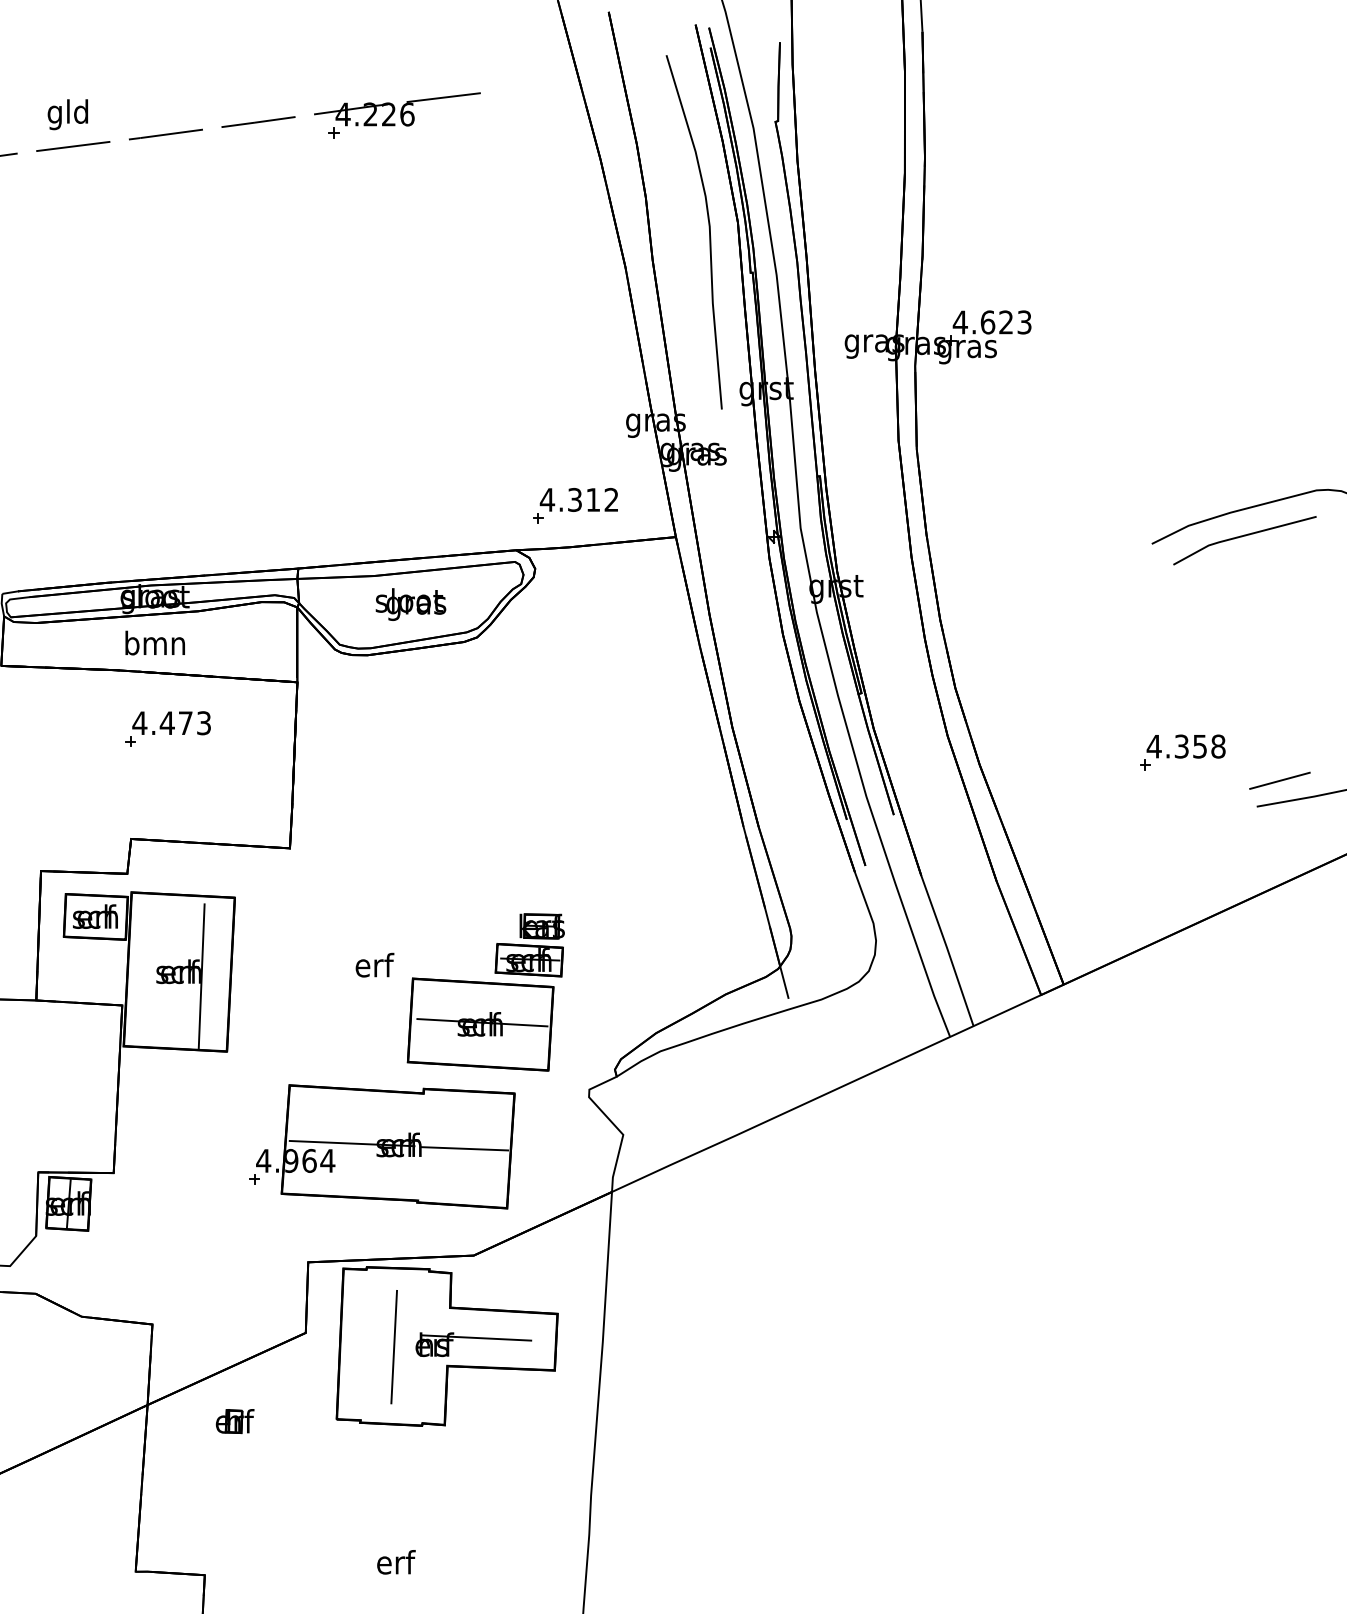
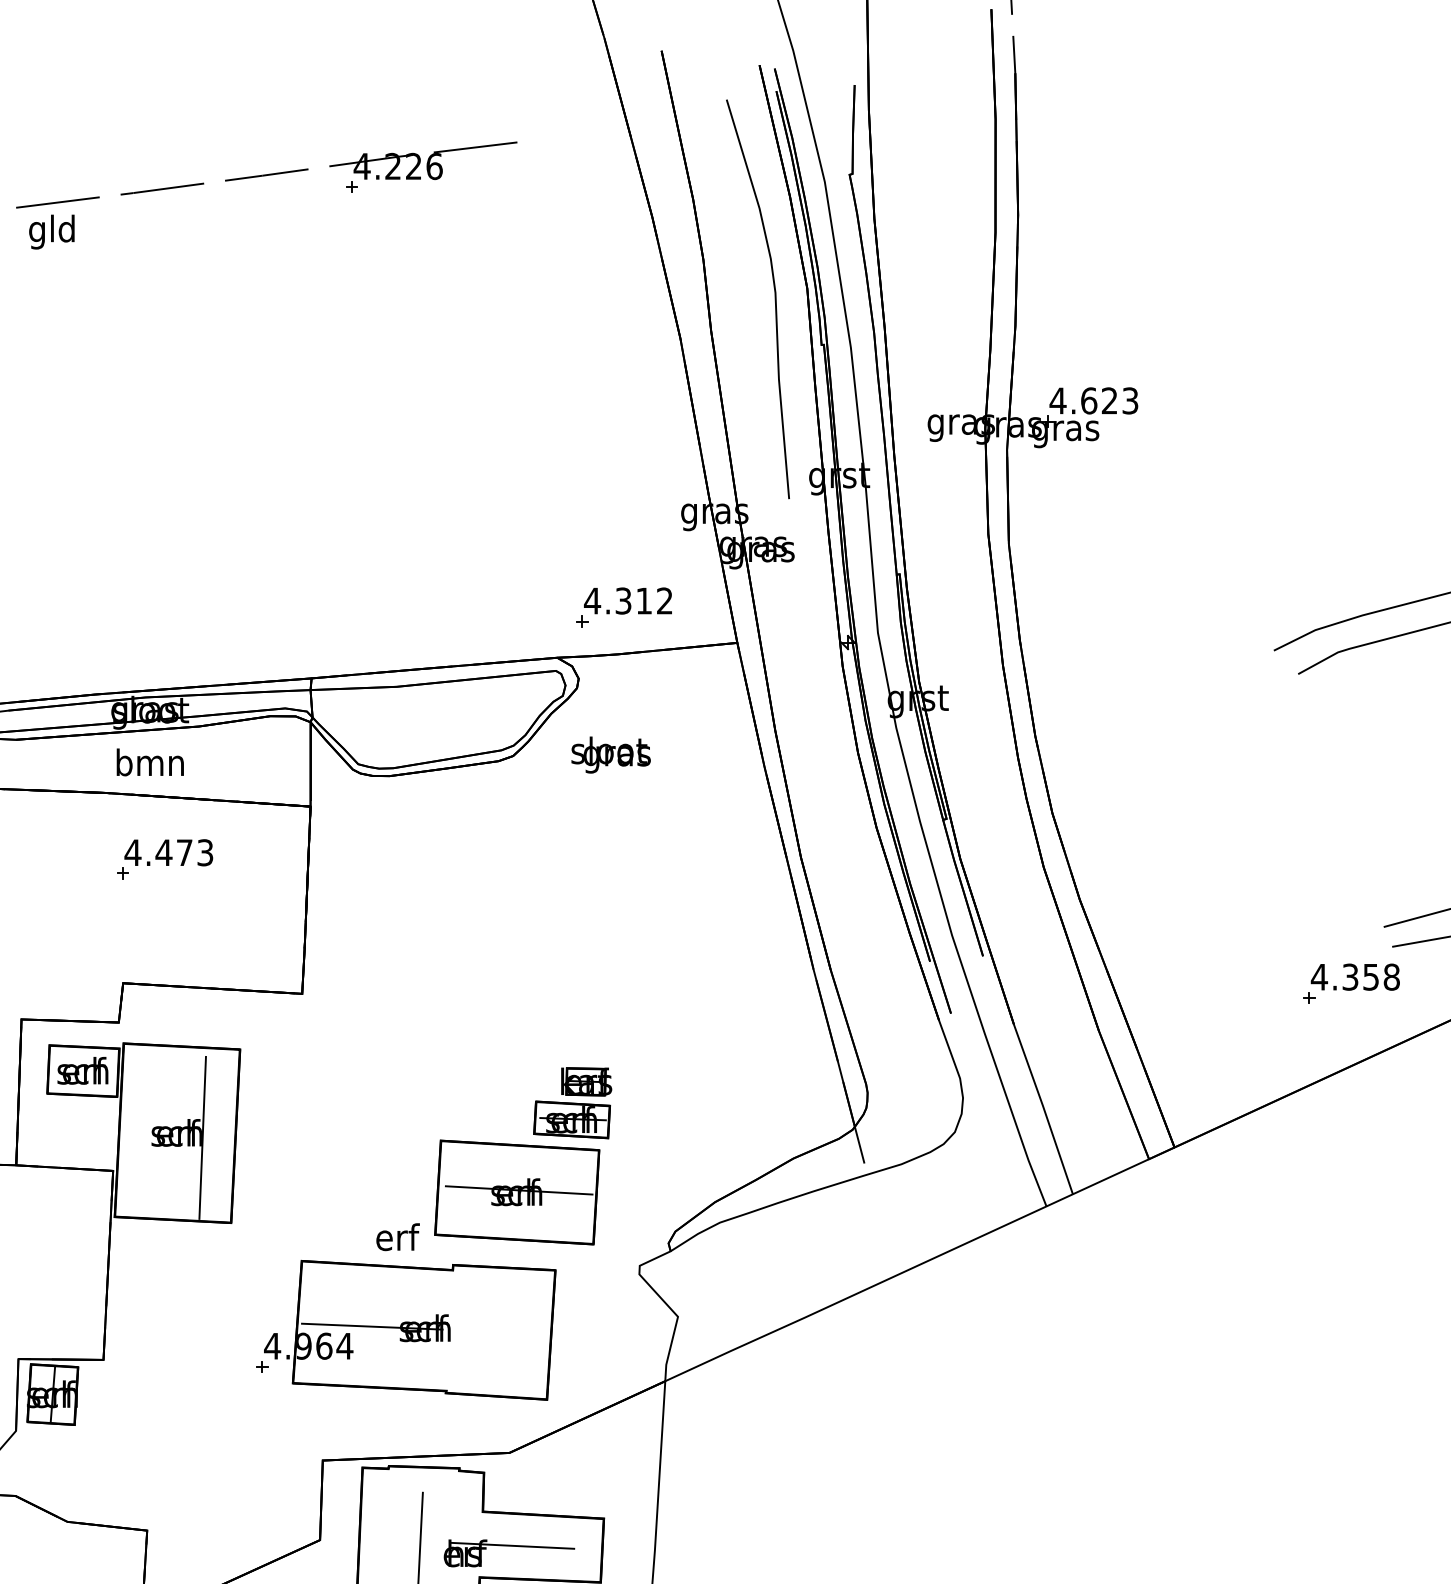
text: (67, 114) -> (51, 231), moved
text: (410, 604) -> (610, 754), moved
part: (1182, 752) -> (1351, 983), moved
text: (374, 964) -> (397, 1236), moved
line: (464, 1148) -> (498, 1332), removed

